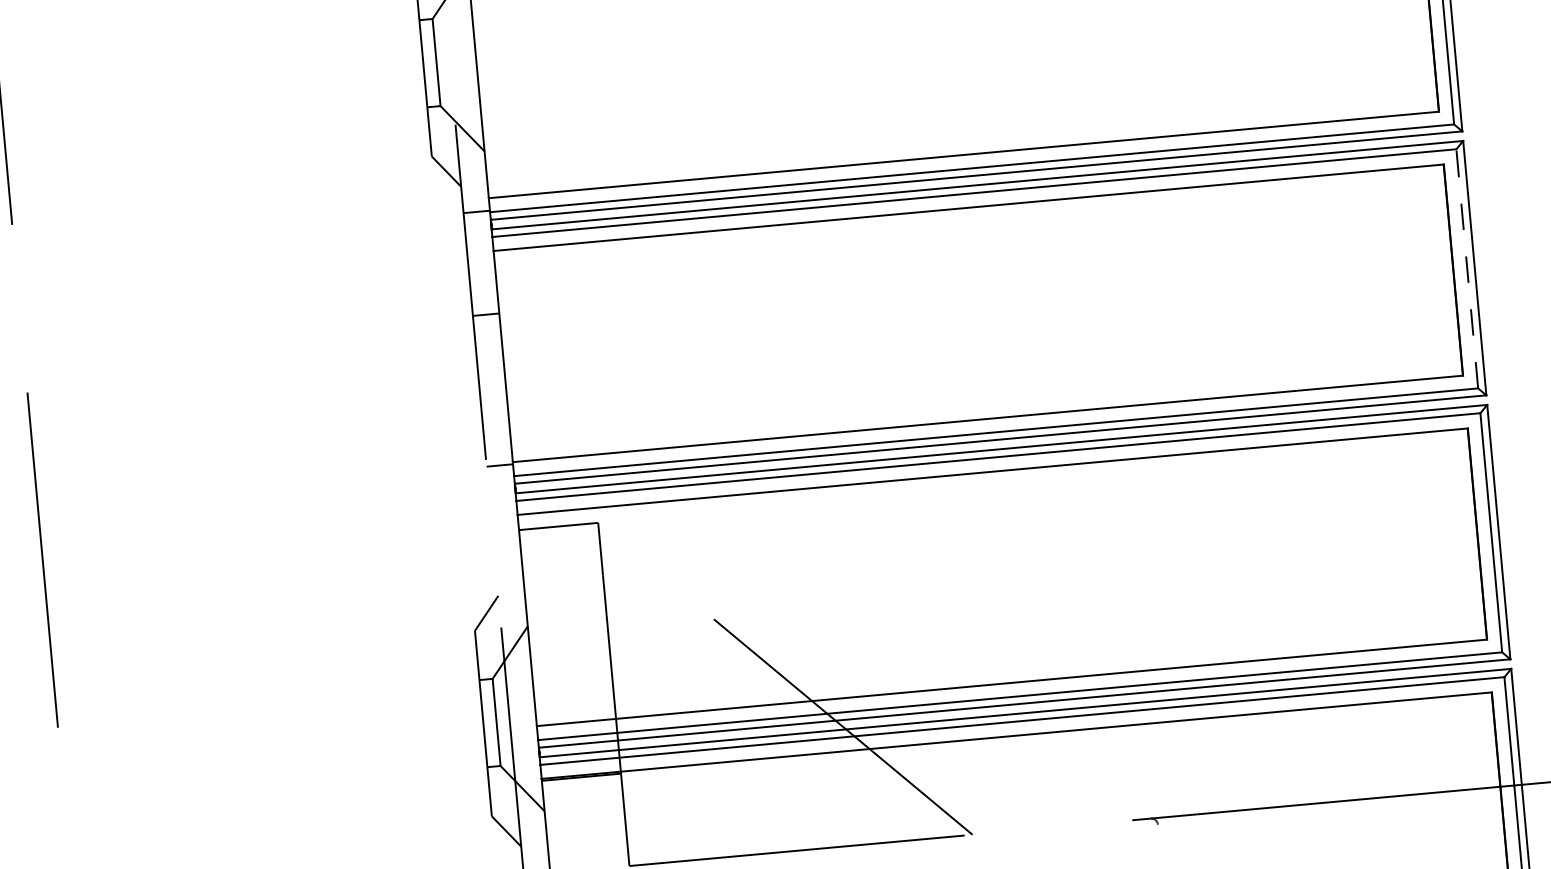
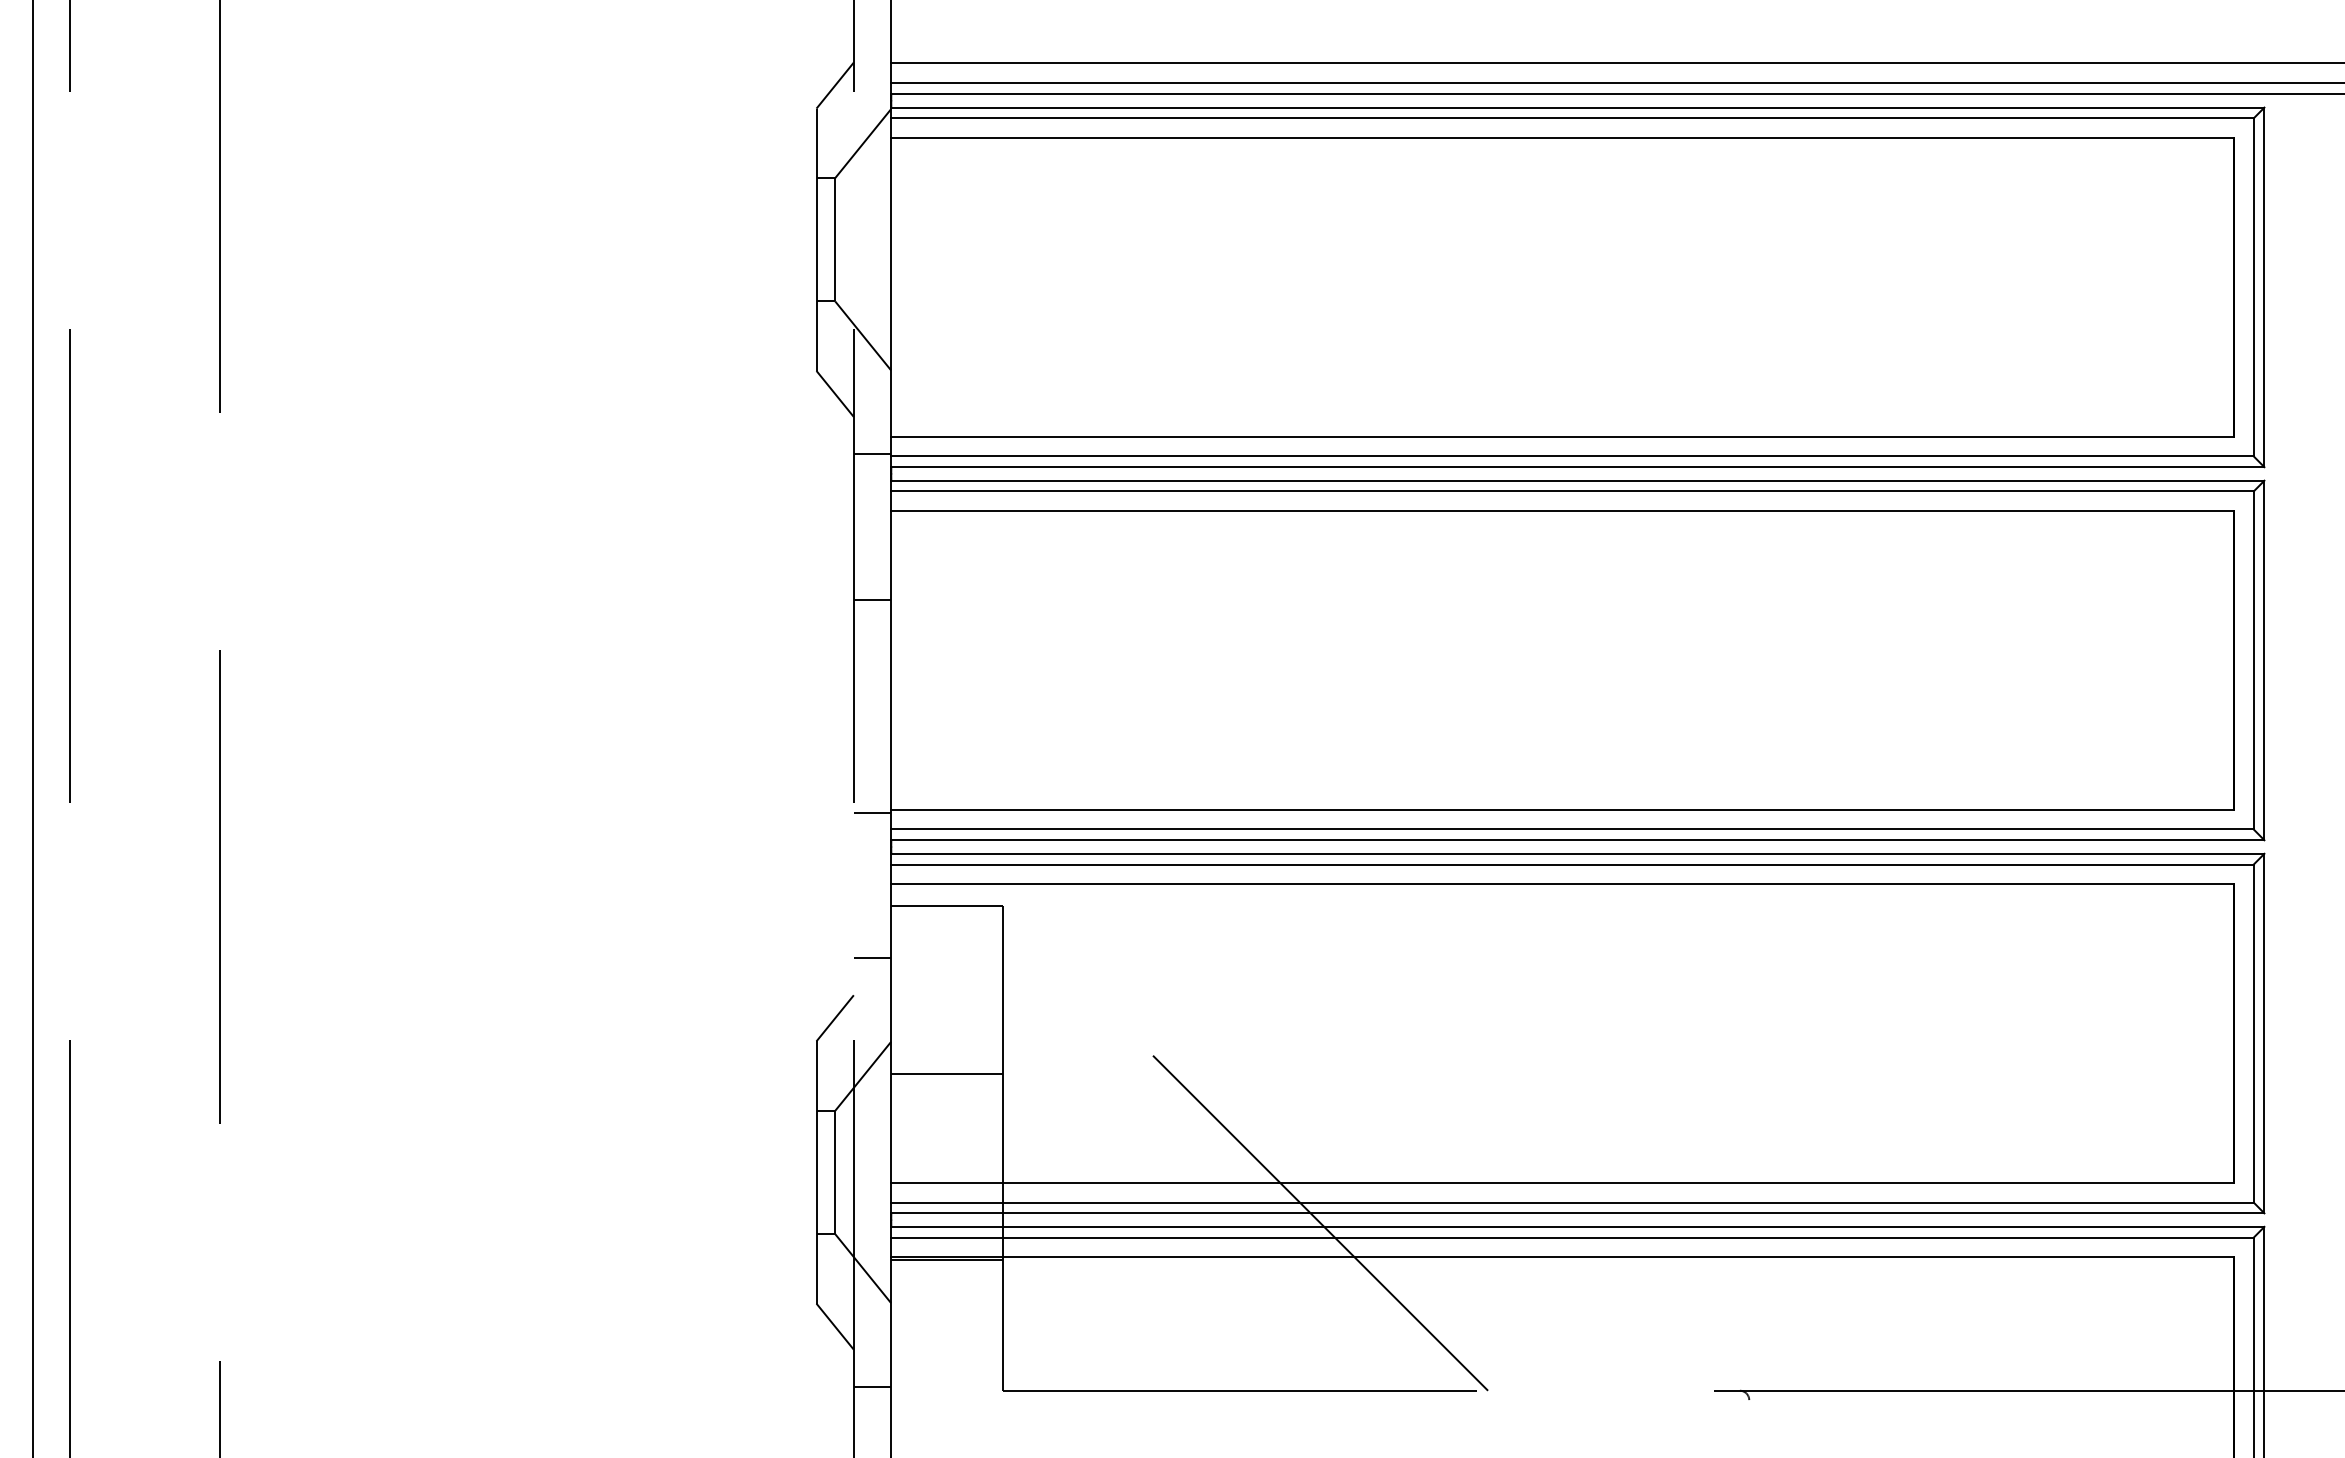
line: (1467, 268) -> (2253, 659), dashed -> solid
line: (509, 567) -> (872, 957), added
line: (569, 645) -> (947, 1073), added

